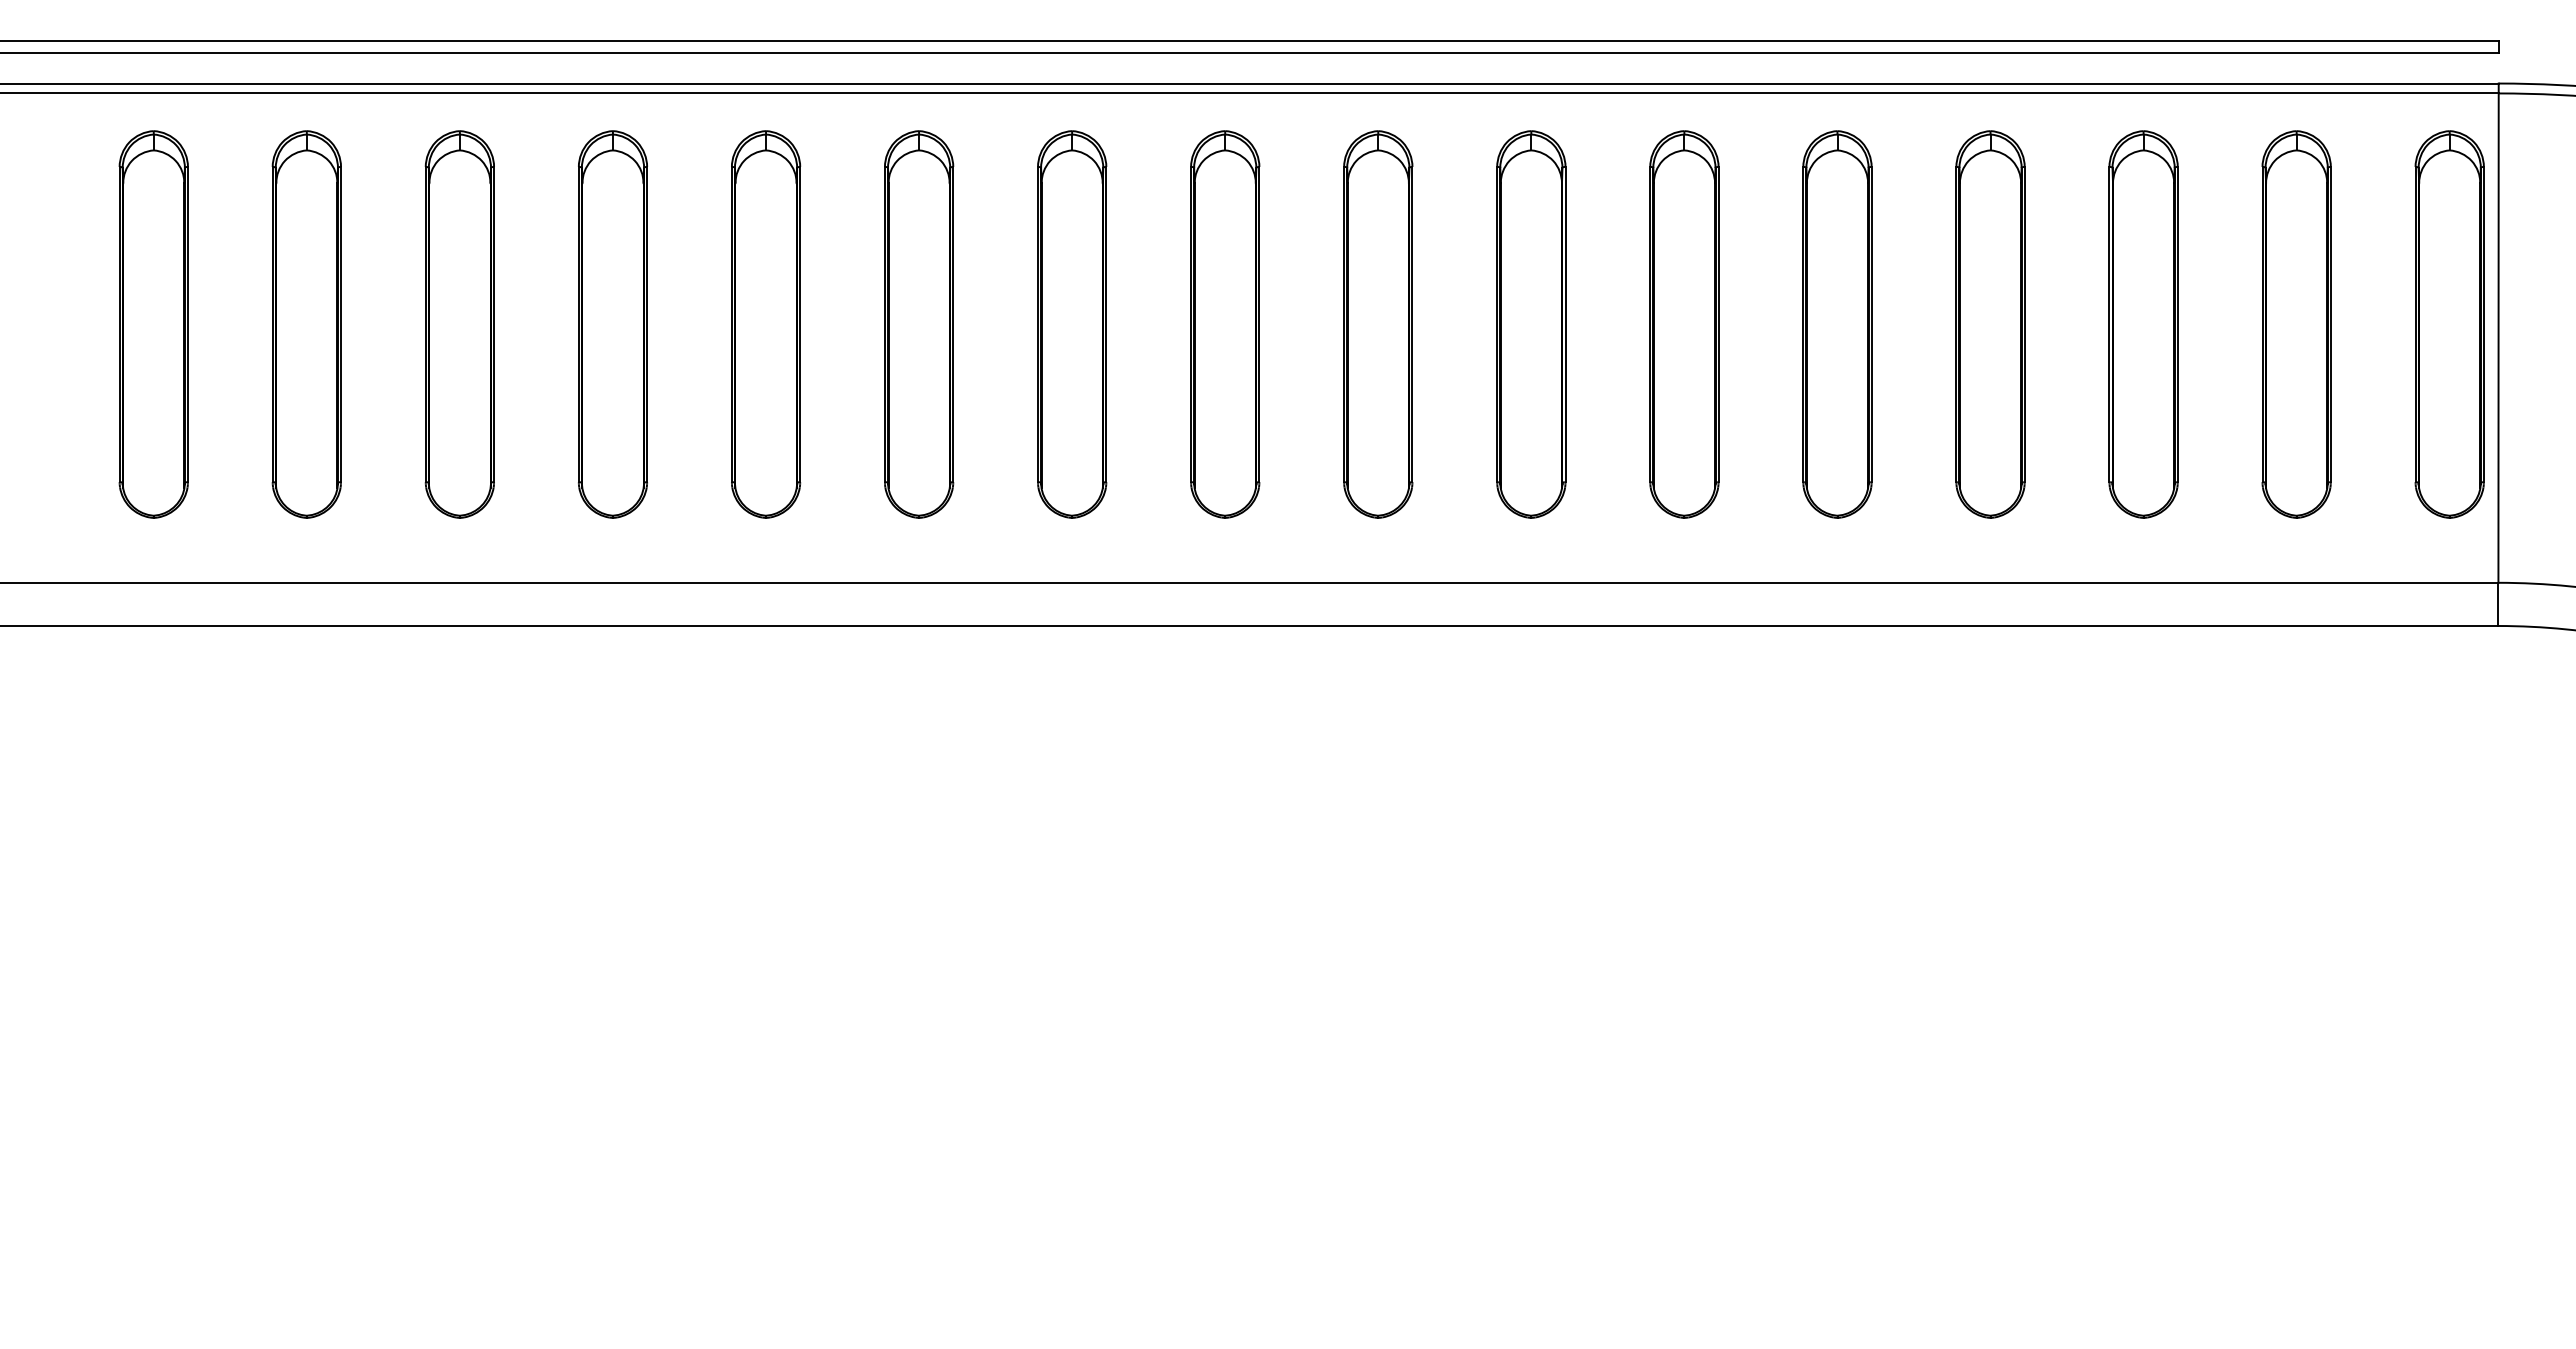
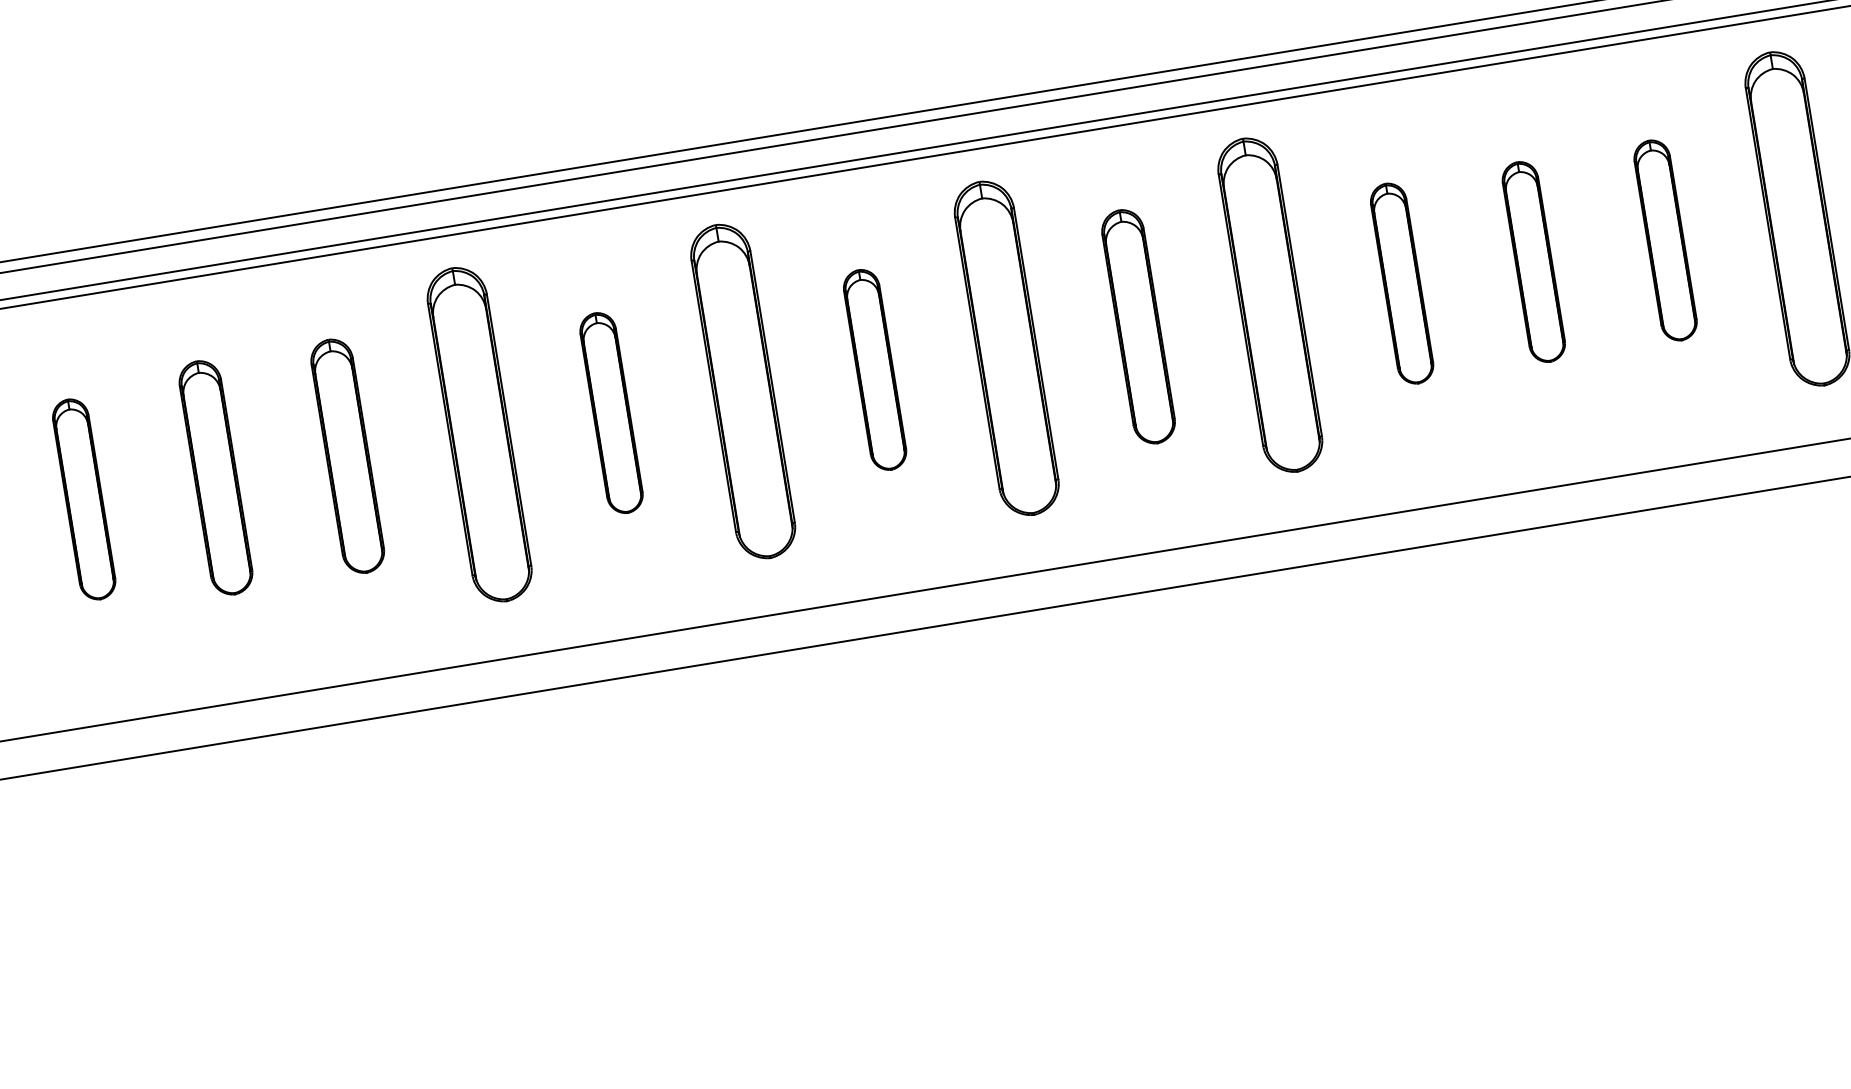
part: (153, 324) -> (84, 499), size x0.6
part: (306, 324) -> (215, 477), size x0.7
part: (459, 324) -> (347, 456), size x0.7
part: (766, 324) -> (611, 413), size x0.6
part: (1072, 324) -> (875, 369), size x0.6
part: (1378, 324) -> (1138, 326), size x0.7
part: (1684, 324) -> (1402, 283), size x0.6
part: (1837, 324) -> (1533, 262), size x0.6
part: (1990, 324) -> (1665, 240), size x0.6

